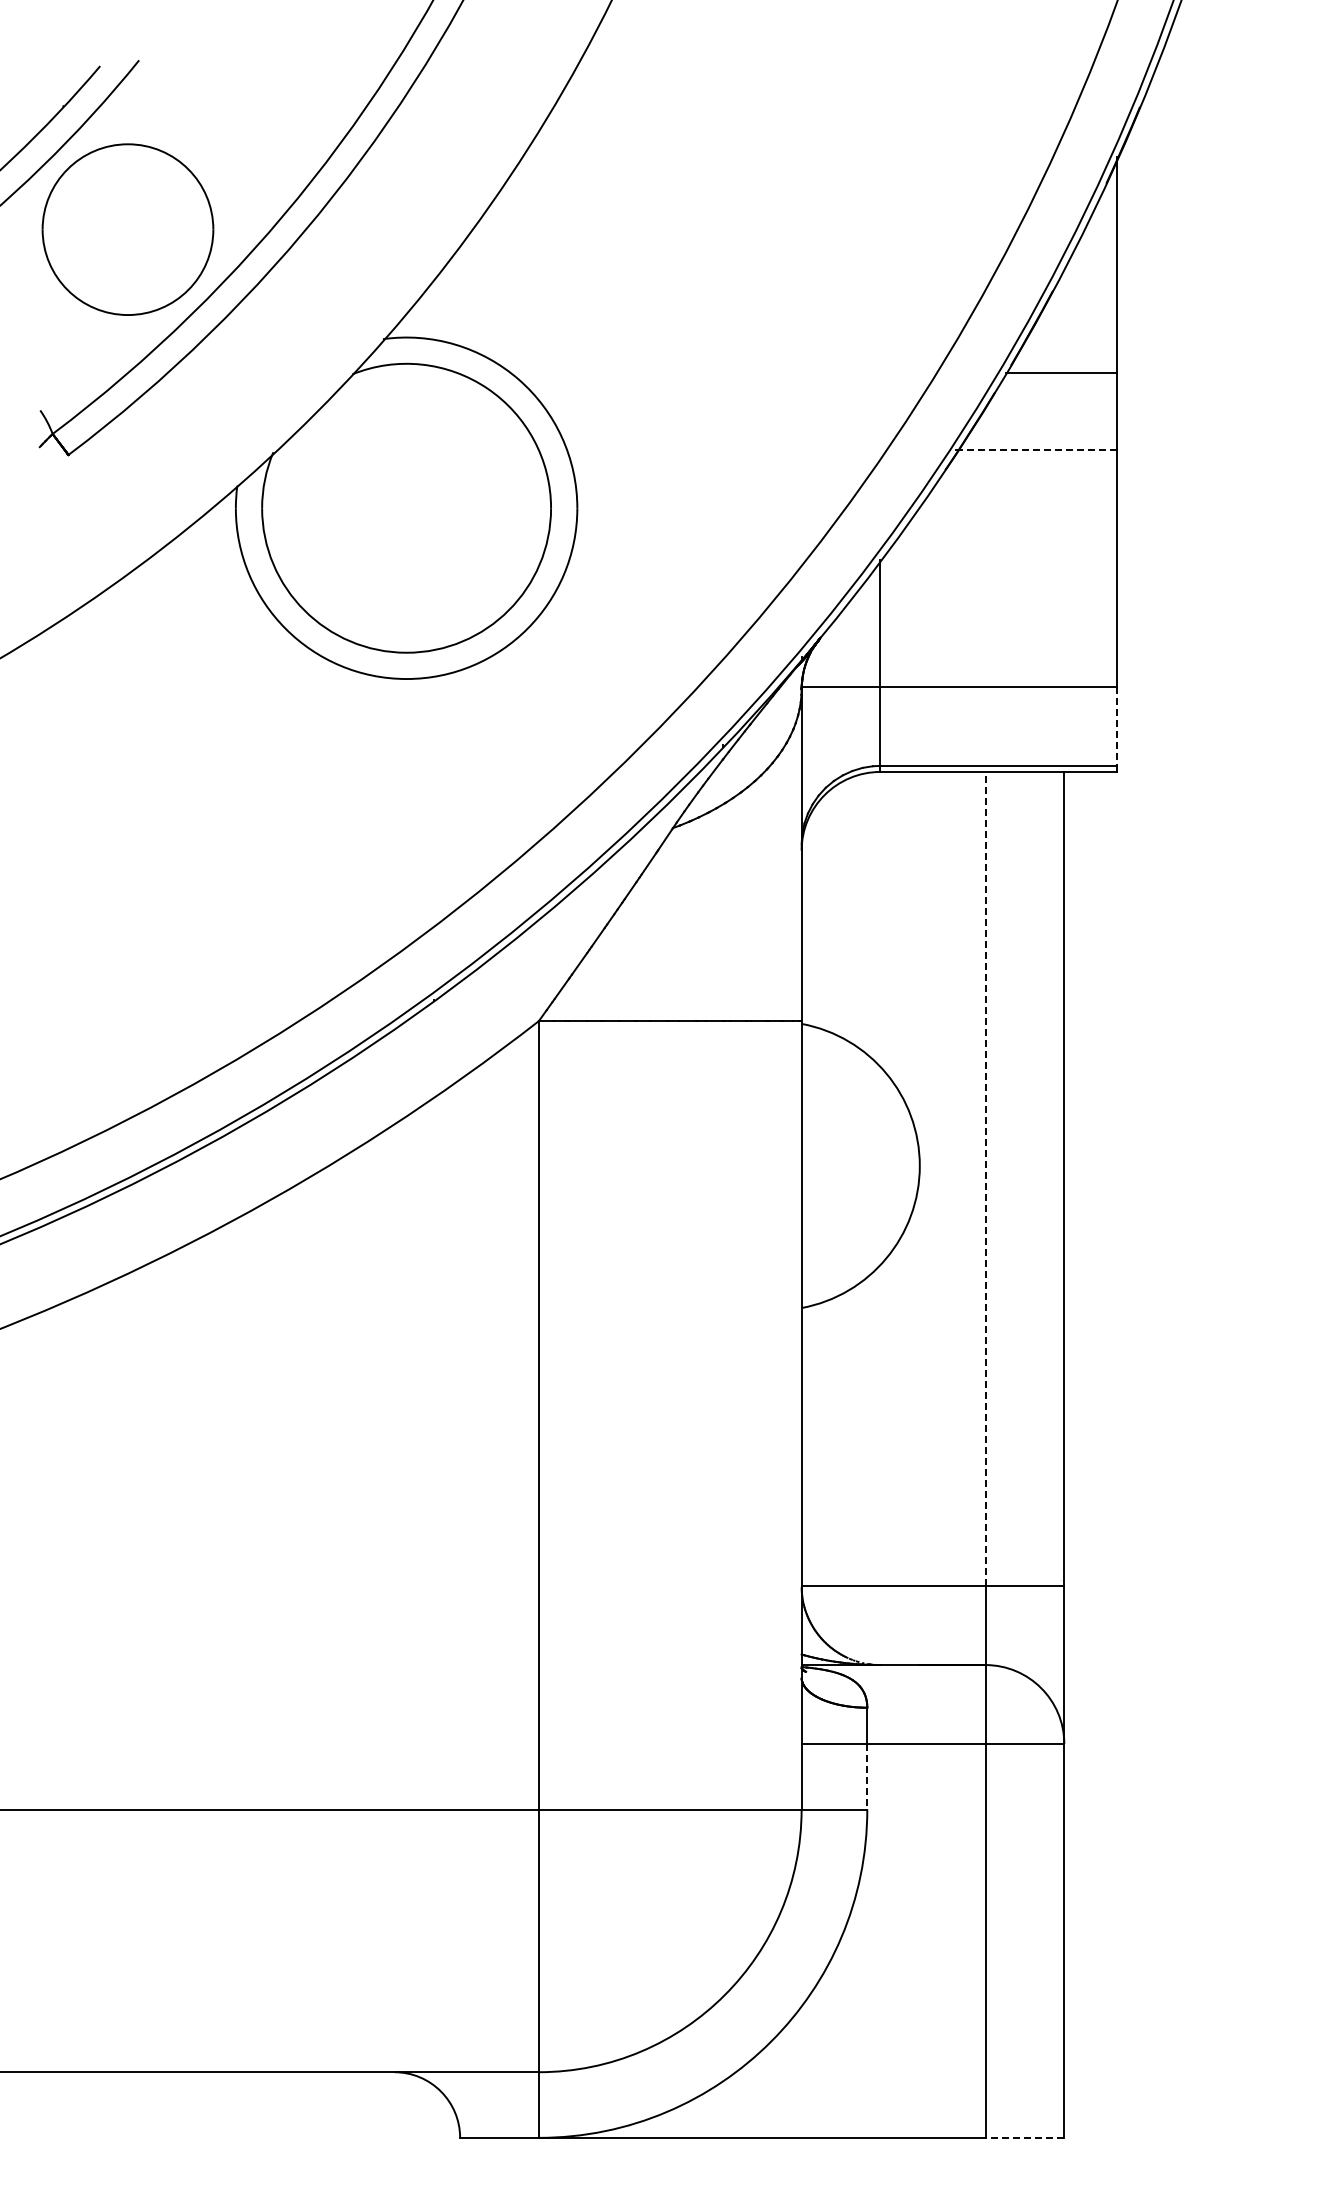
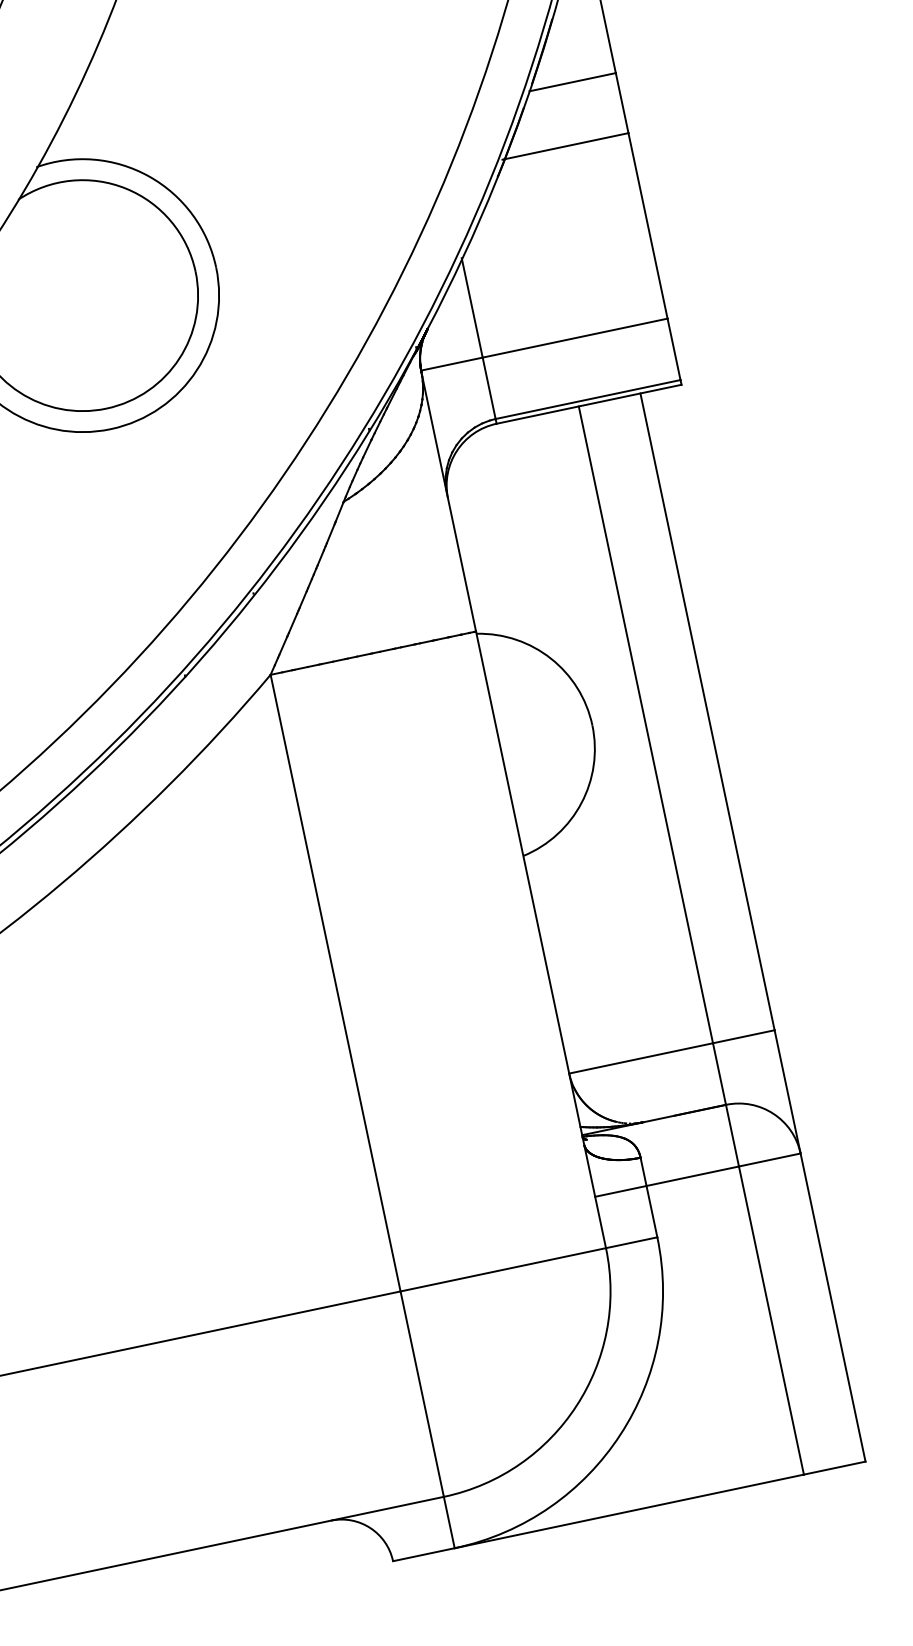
line: (1036, 450) -> (565, 146), dashed -> solid
line: (1116, 727) -> (673, 350), dashed -> solid
line: (985, 1178) -> (645, 724), dashed -> solid
line: (867, 1776) -> (652, 1211), dashed -> solid
line: (1024, 2137) -> (834, 1467), dashed -> solid

